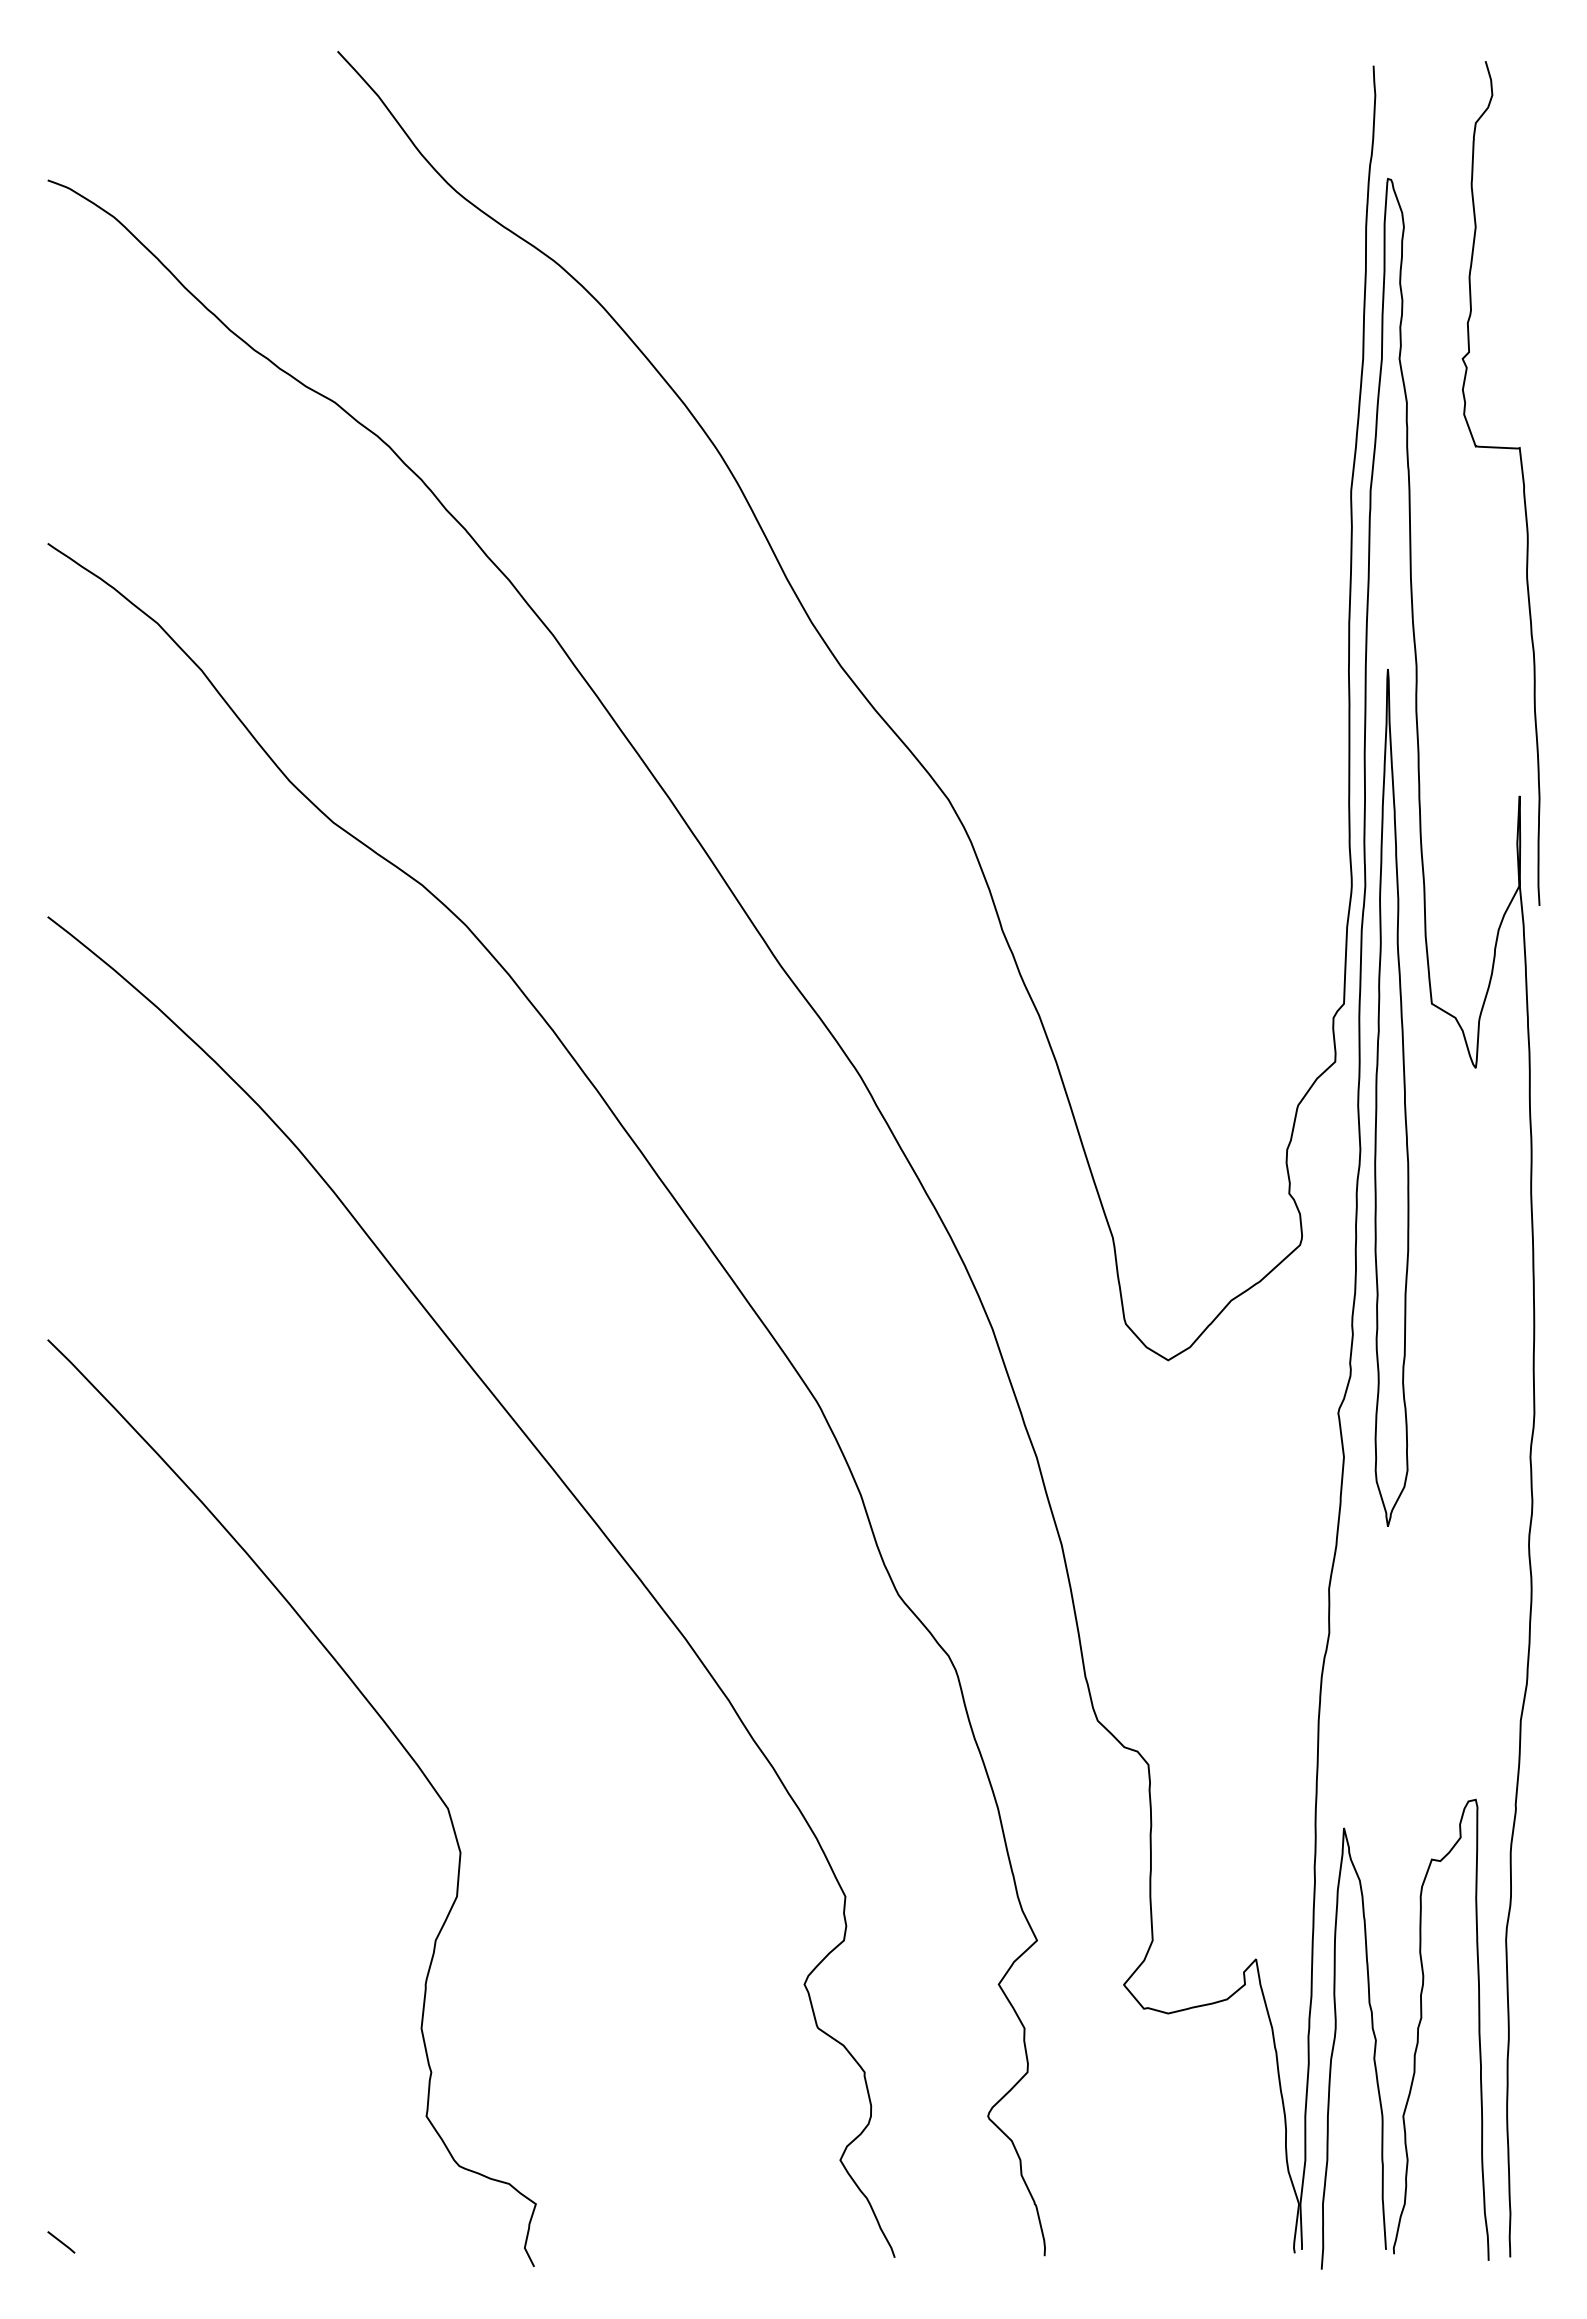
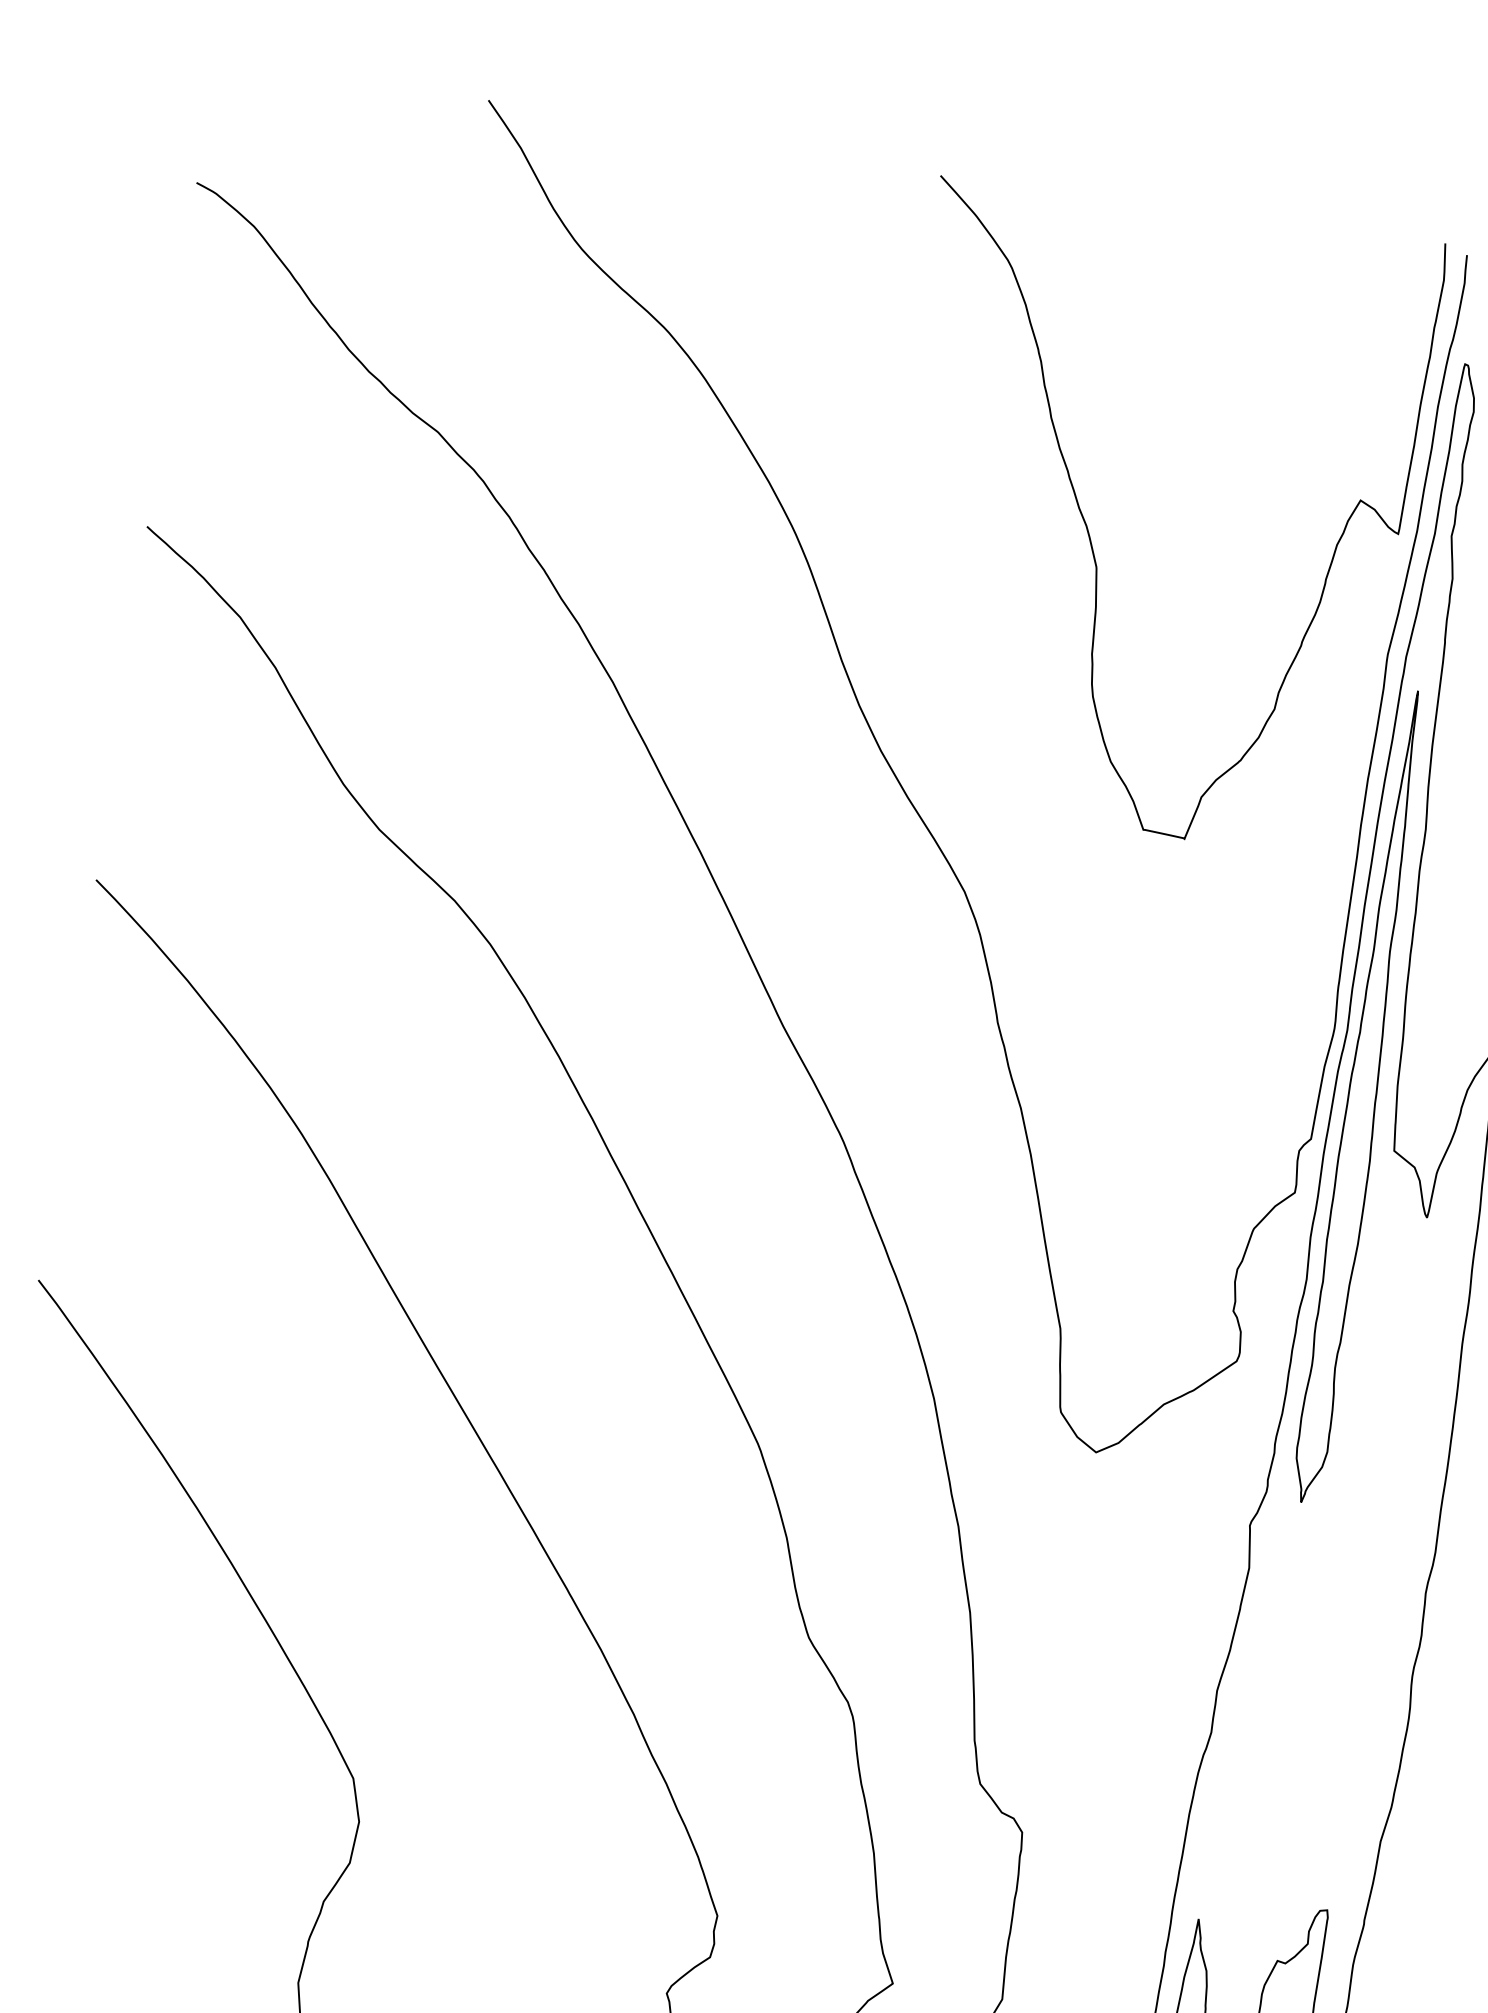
curve: (1023, 407) -> (1089, 530), added
part: (1391, 1097) -> (1363, 1096), moved

